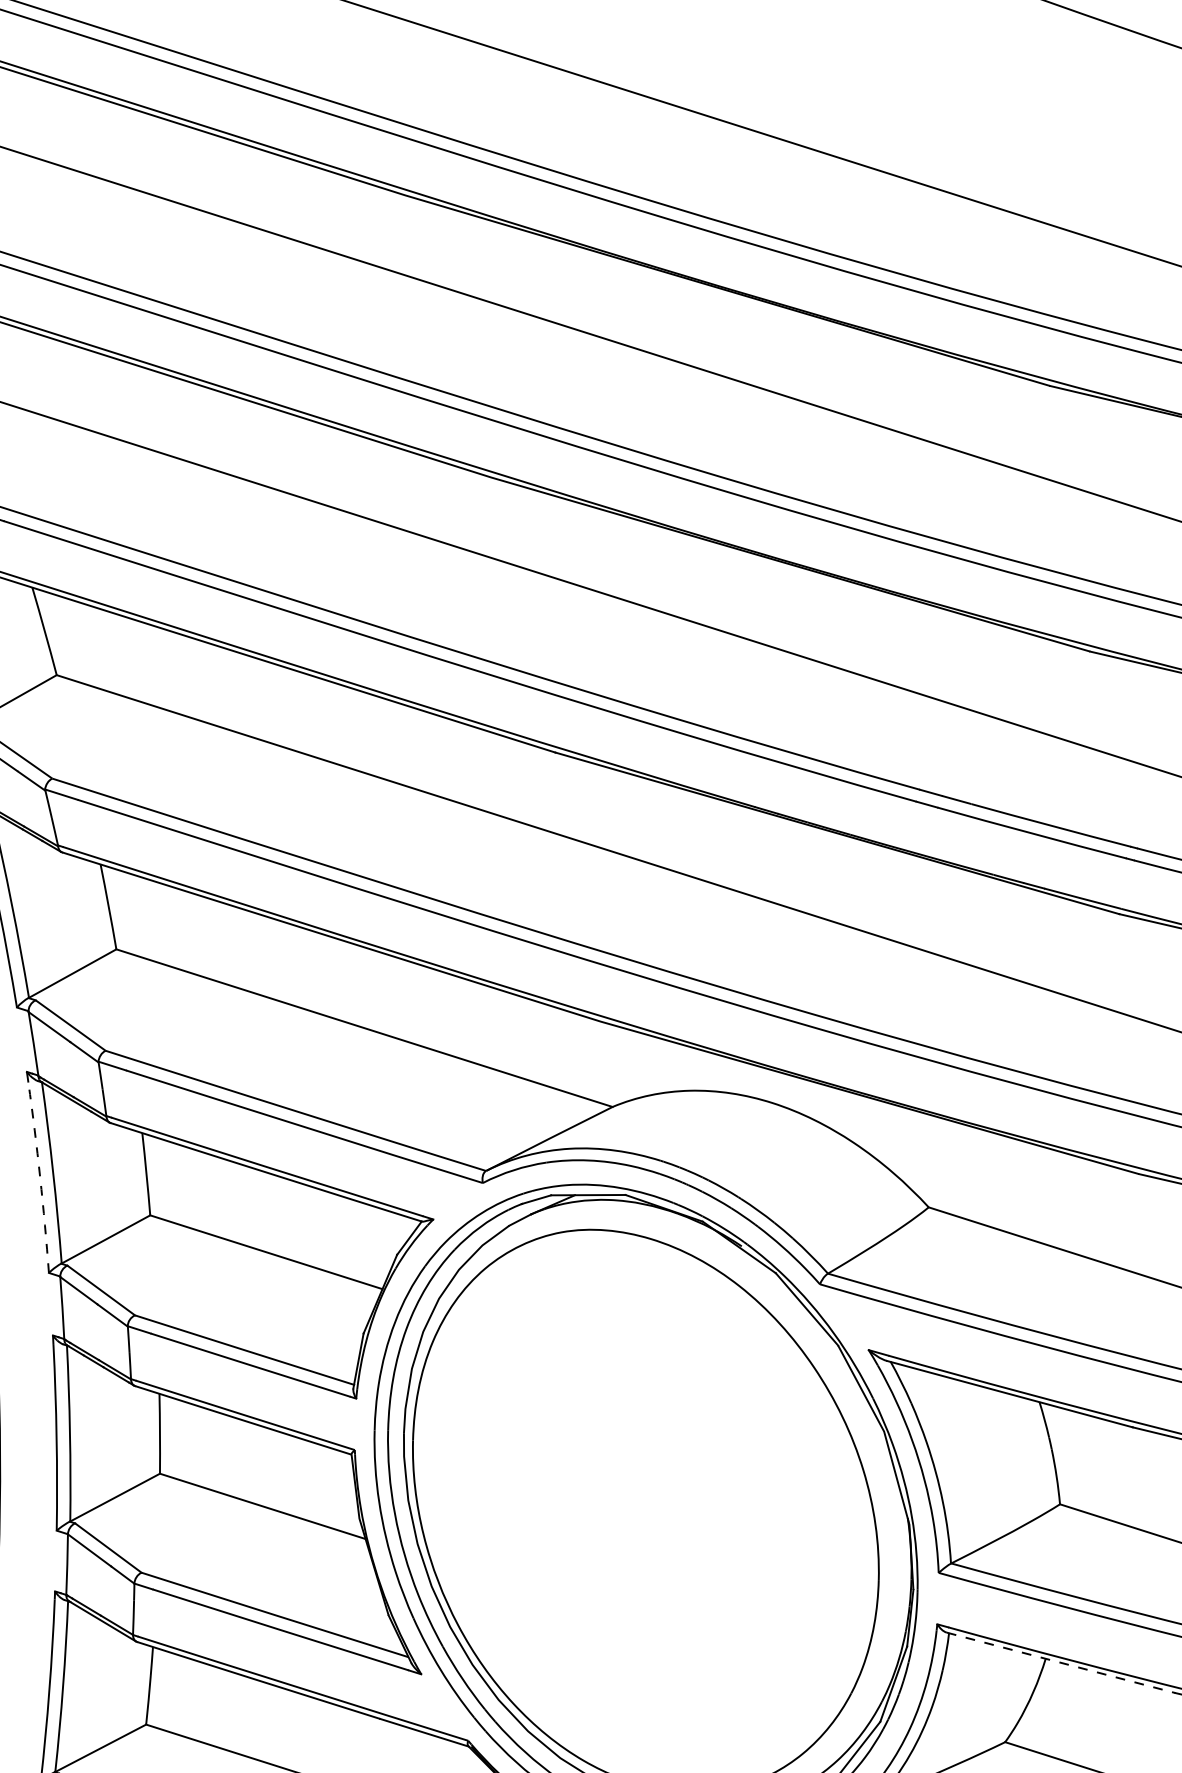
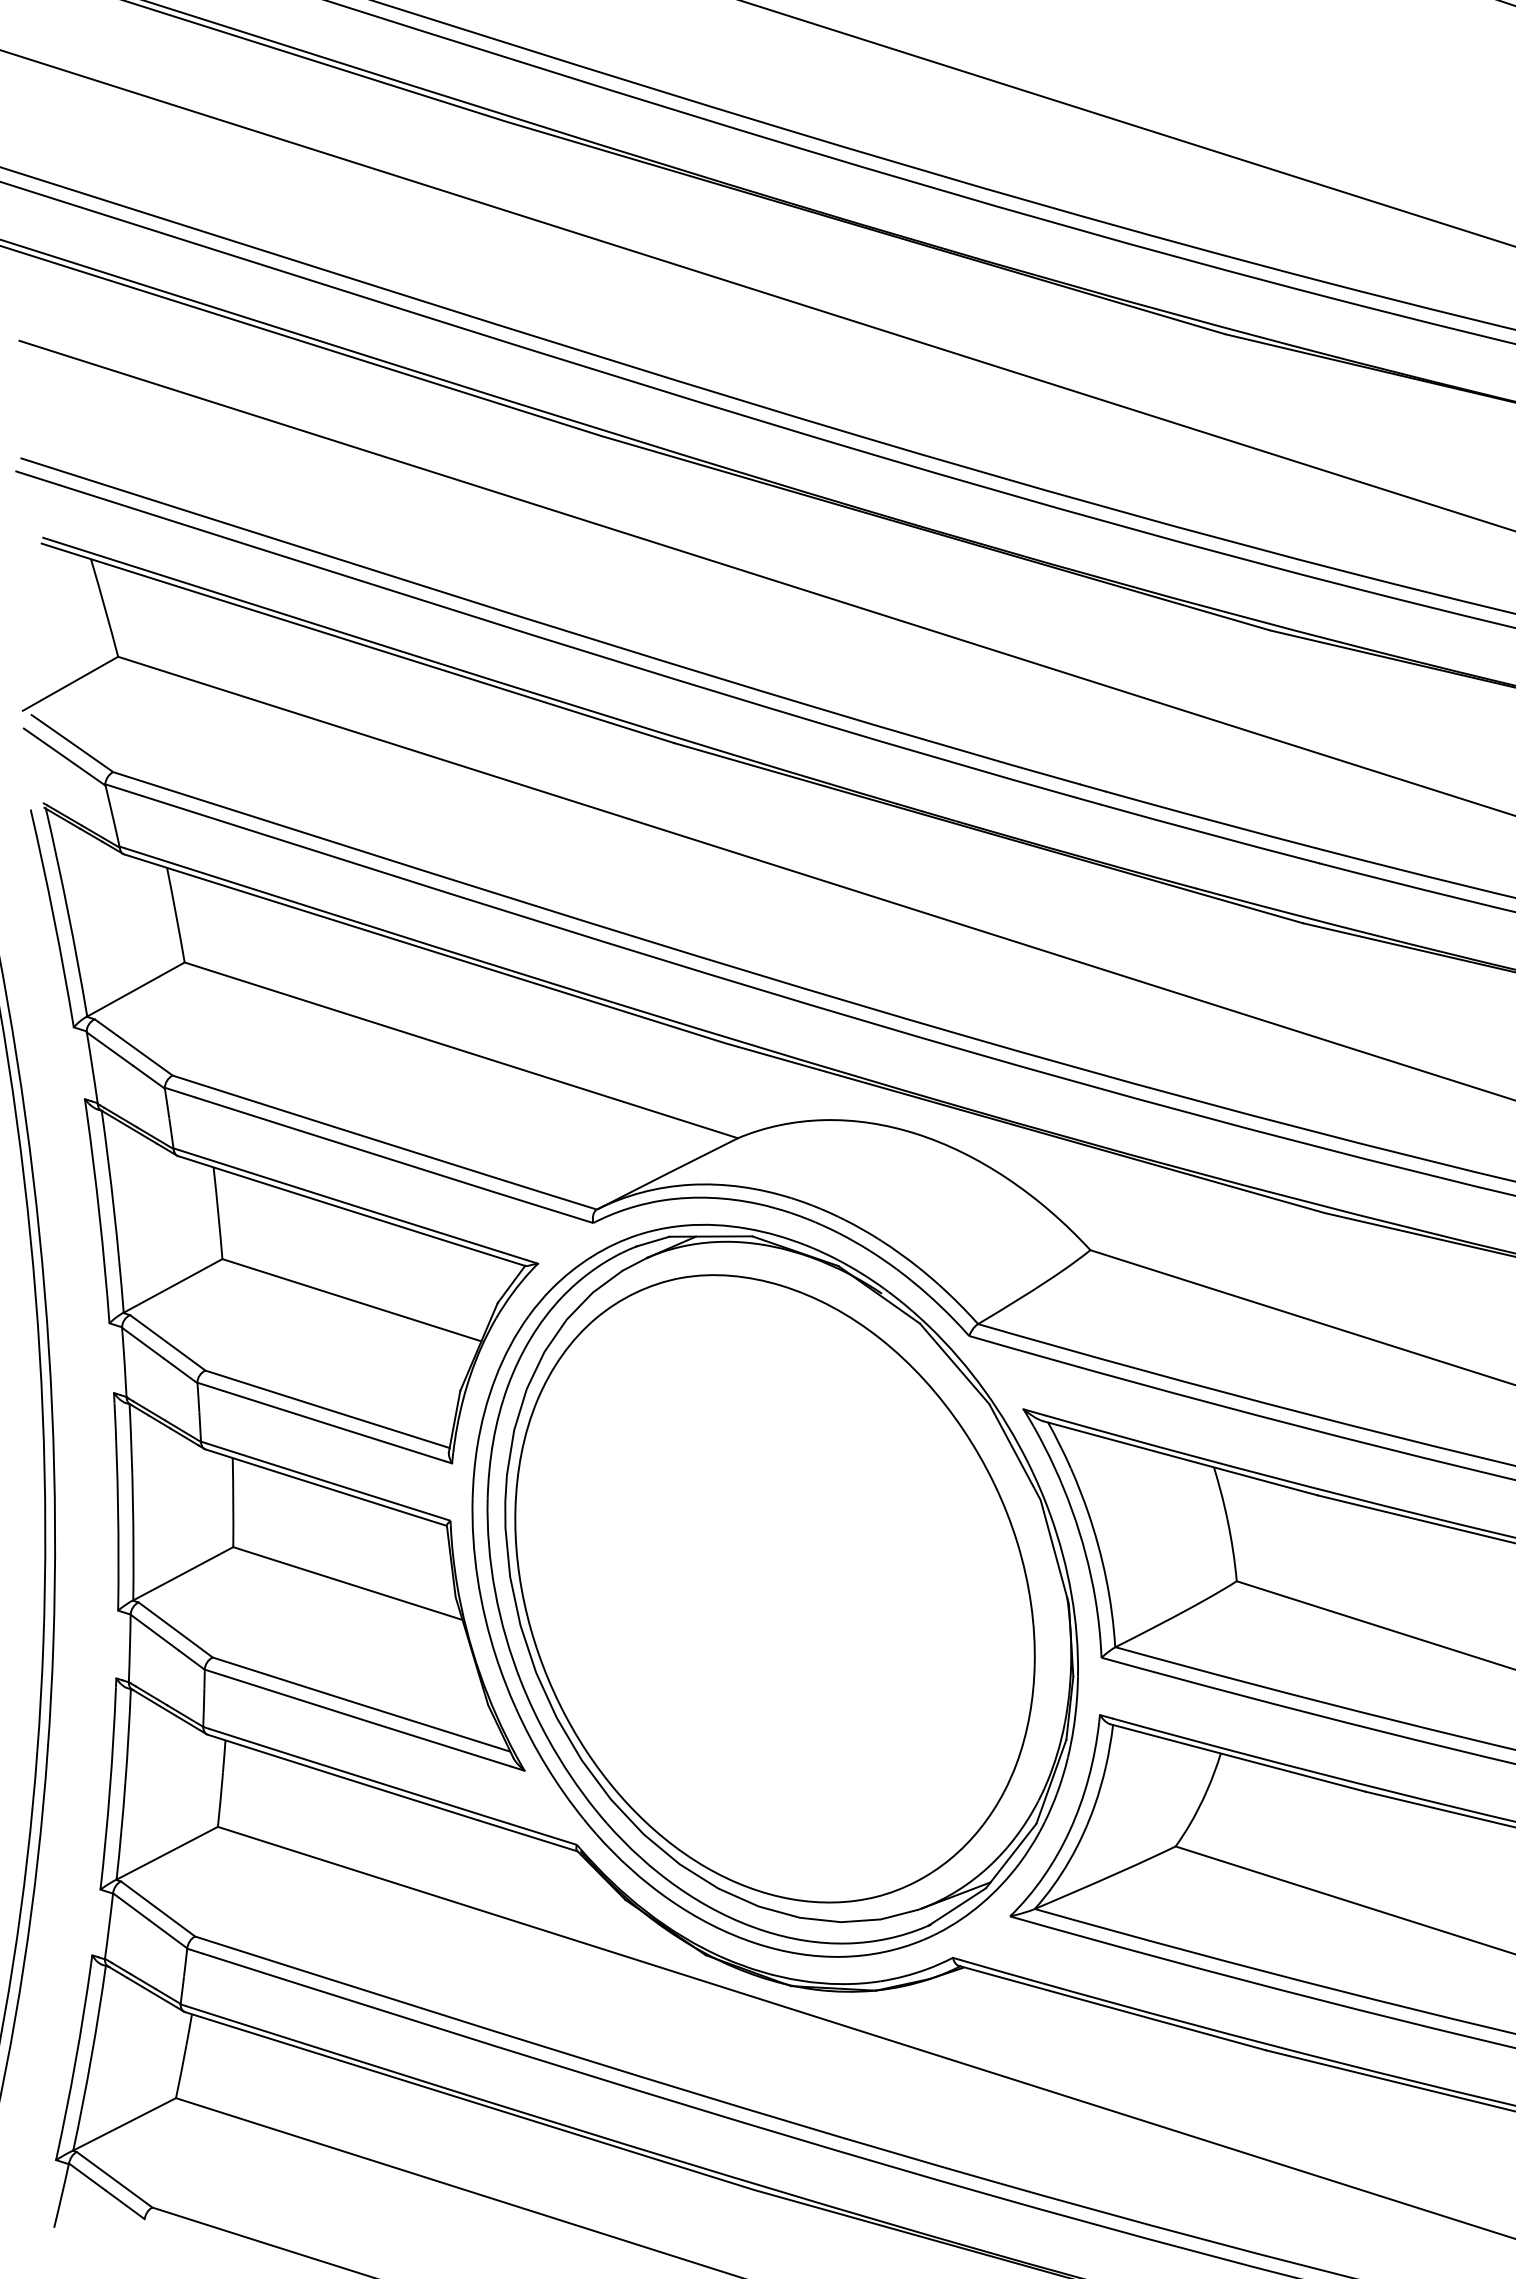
arc: (39, 1177) -> (99, 1216), dashed -> solid
line: (1061, 1663) -> (1238, 1758), dashed -> solid

